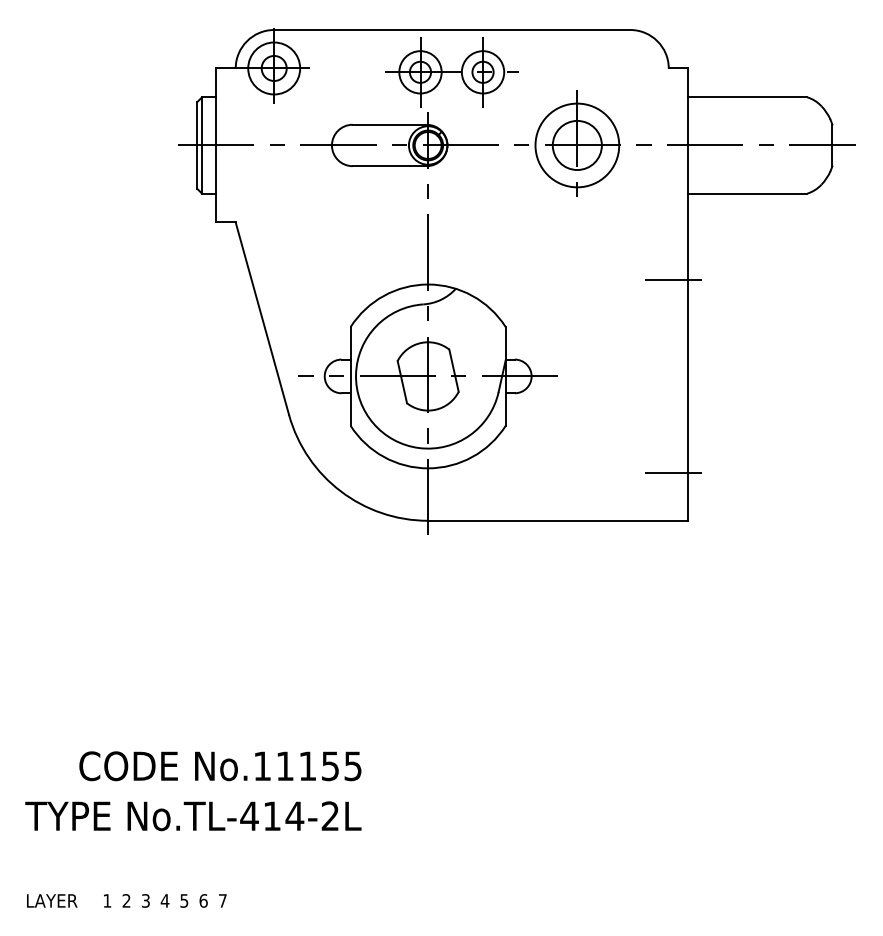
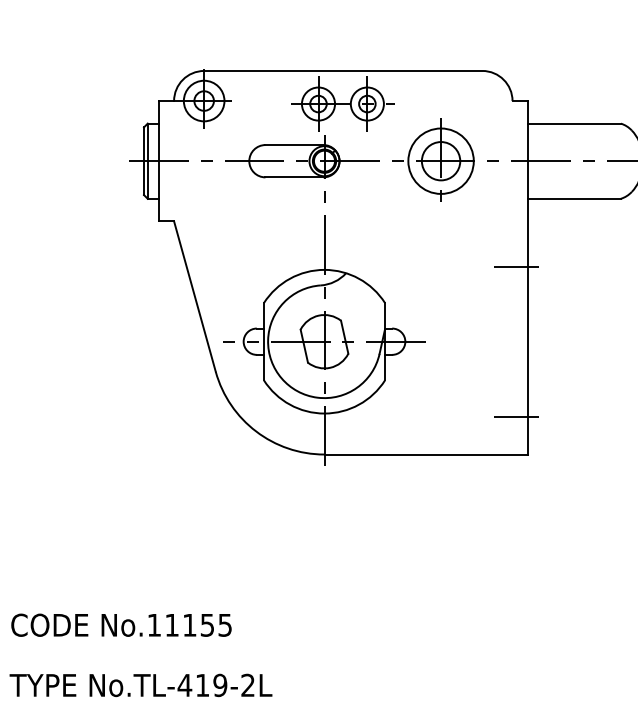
text: (220, 766) -> (121, 625), moved
text: (294, 816) -> (220, 685), No.TL-414-2L -> No.TL-419-2L

